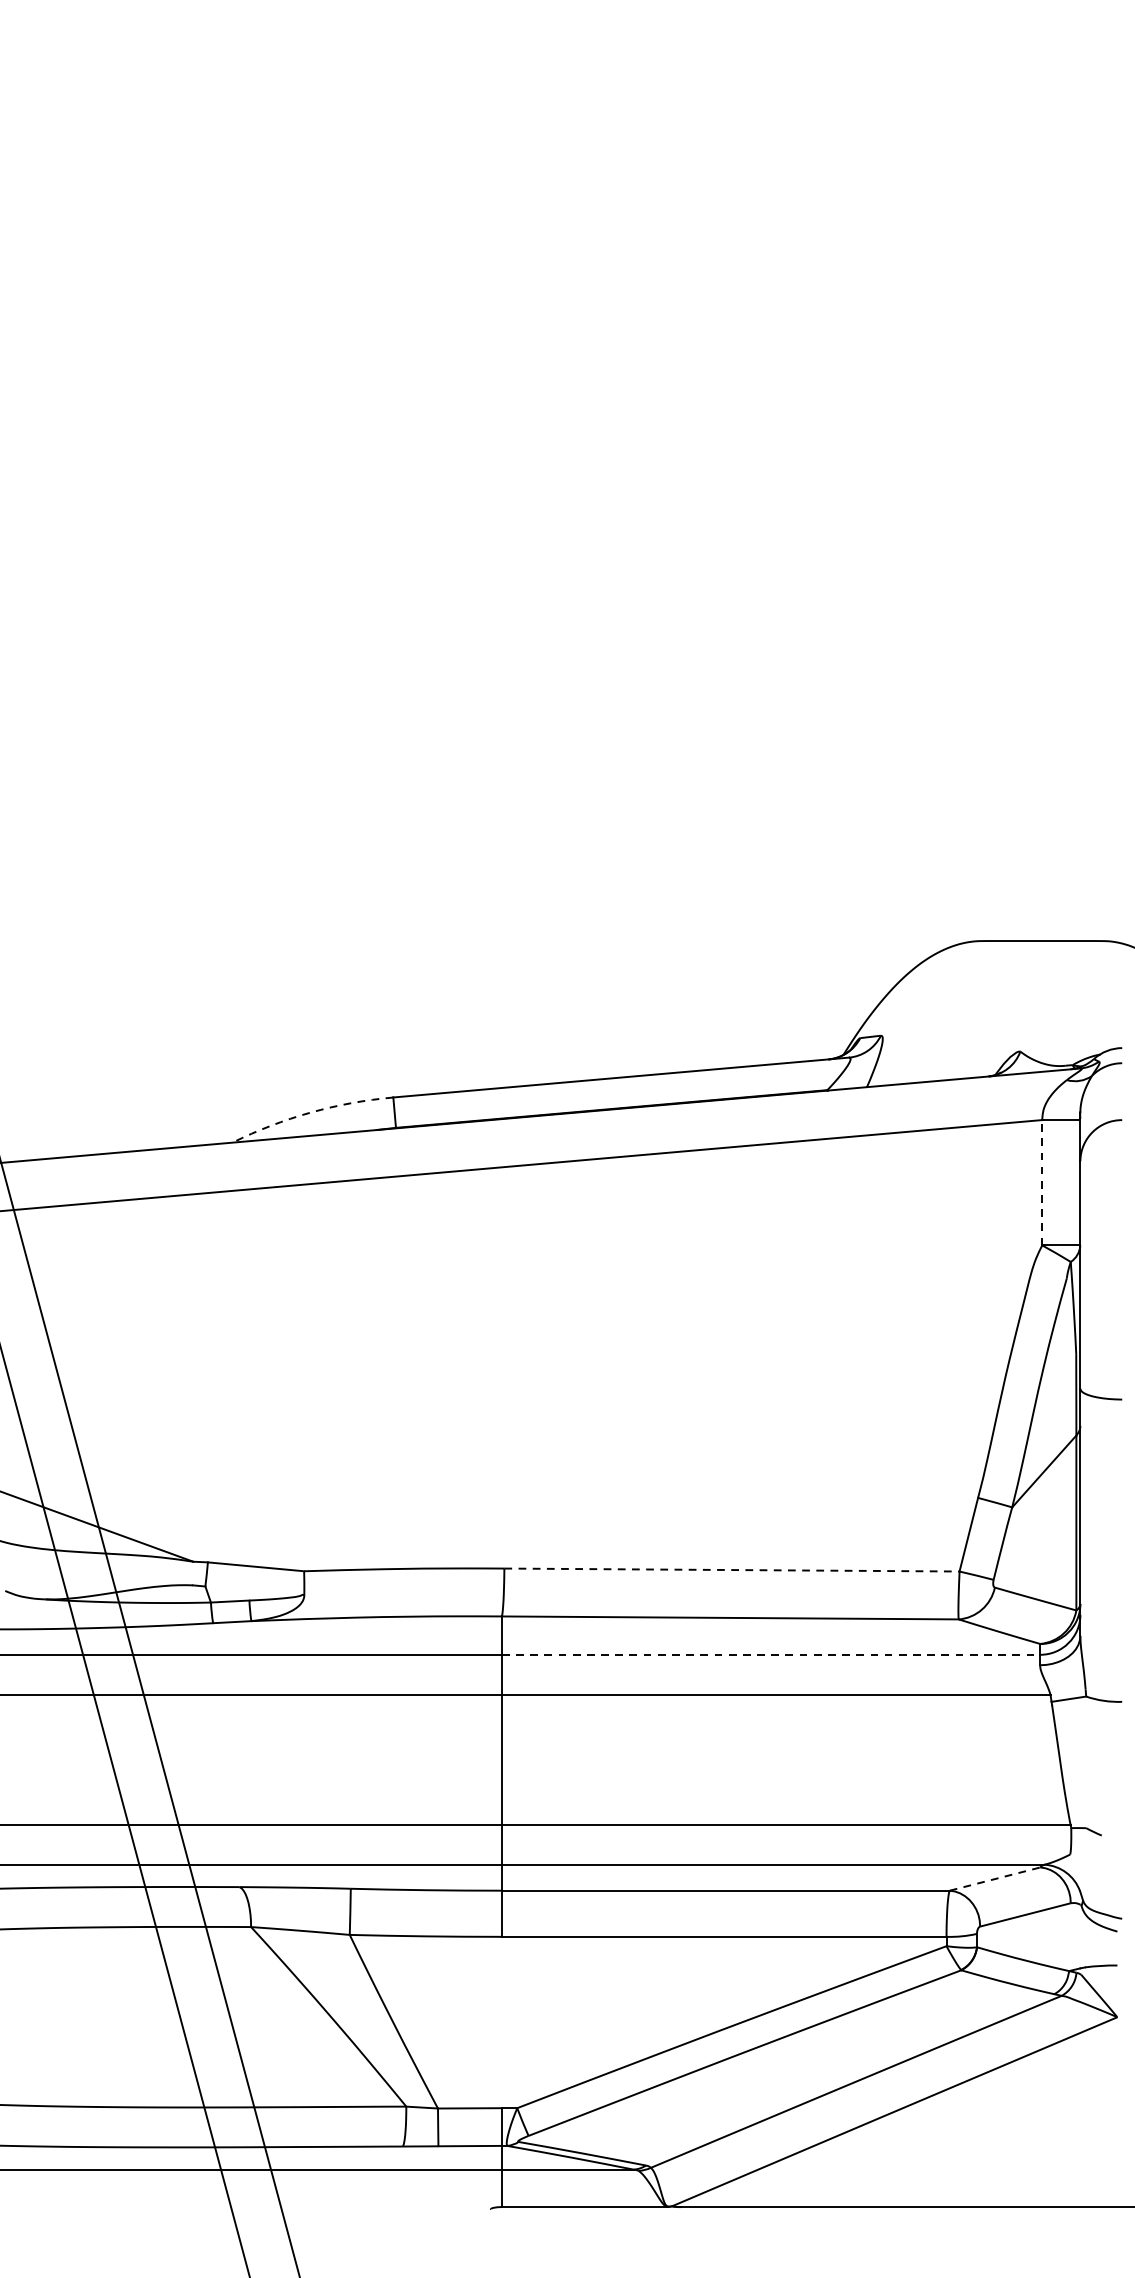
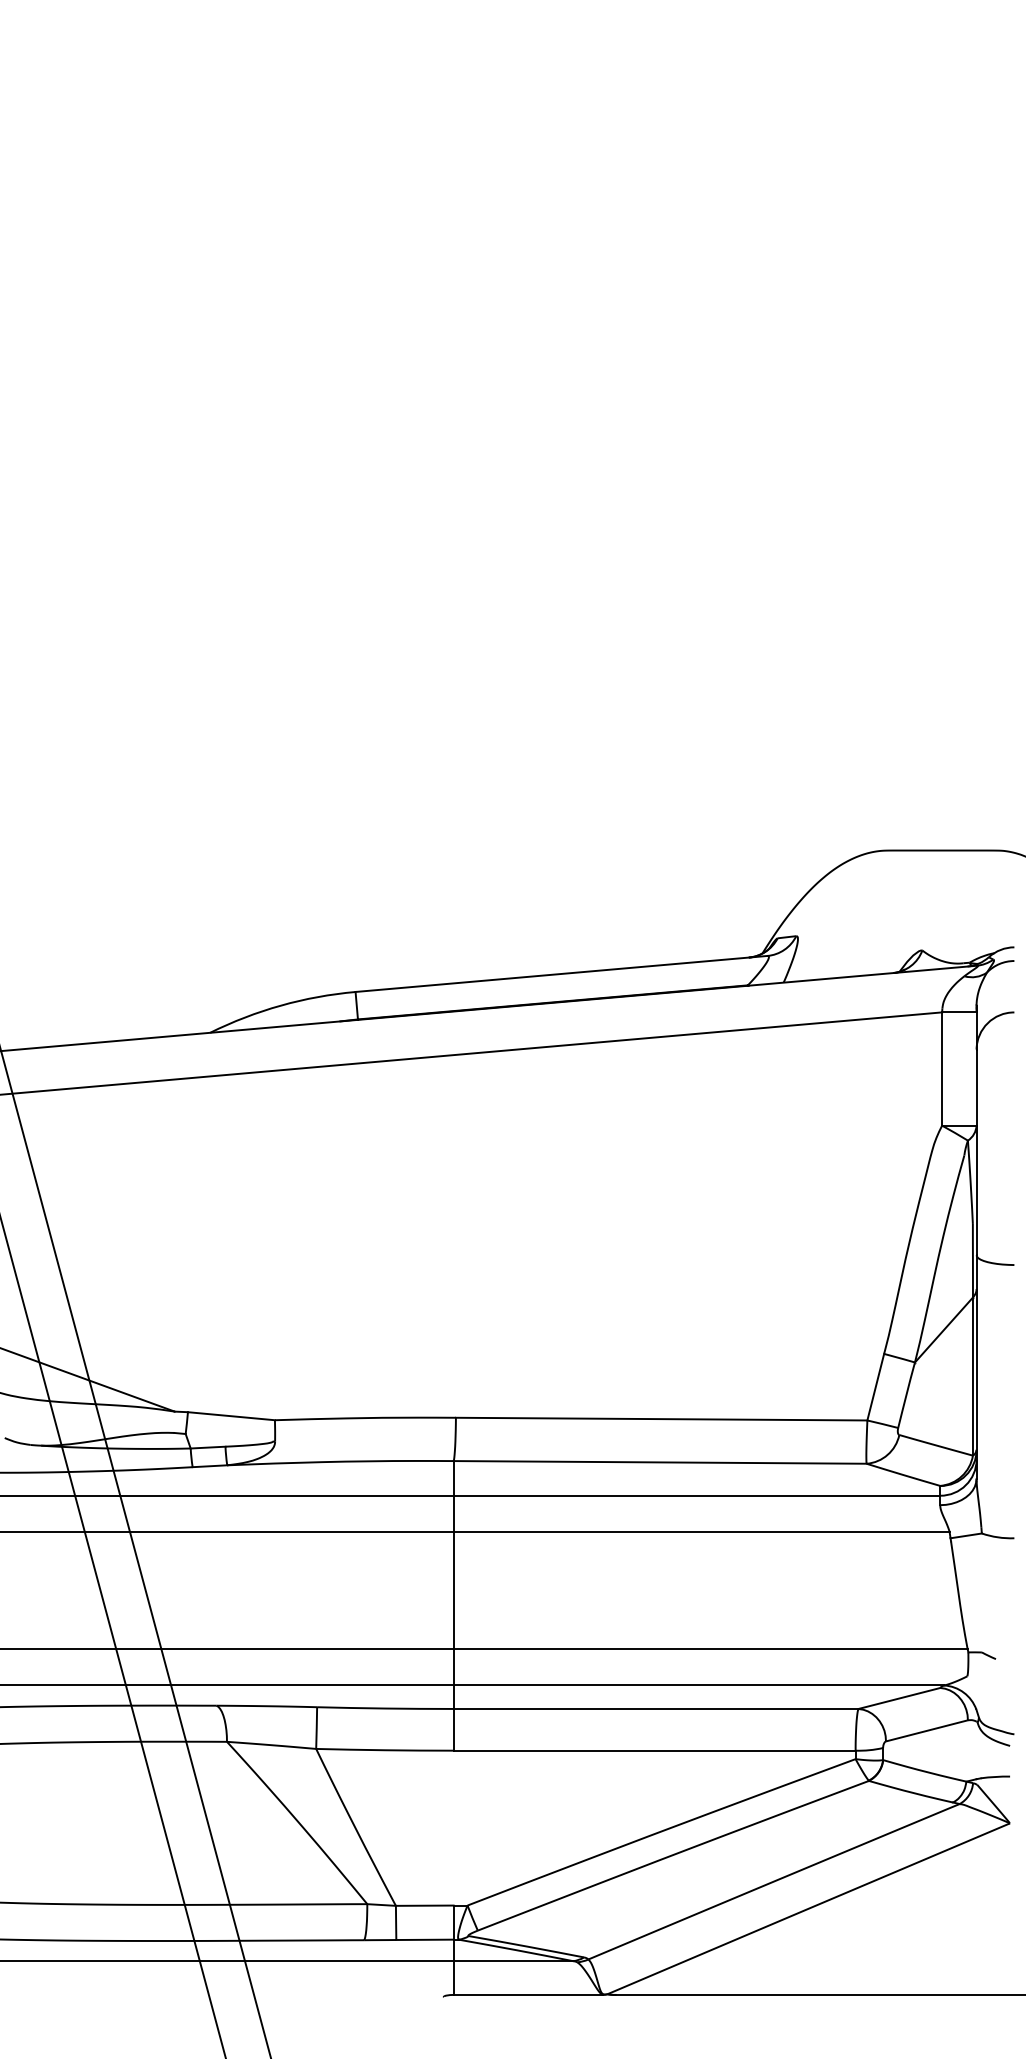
arc: (310, 1112) -> (280, 1005), dashed -> solid
line: (1042, 1183) -> (942, 1069), dashed -> solid
line: (731, 1570) -> (661, 1419), dashed -> solid
line: (771, 1654) -> (697, 1495), dashed -> solid
line: (995, 1879) -> (899, 1698), dashed -> solid

